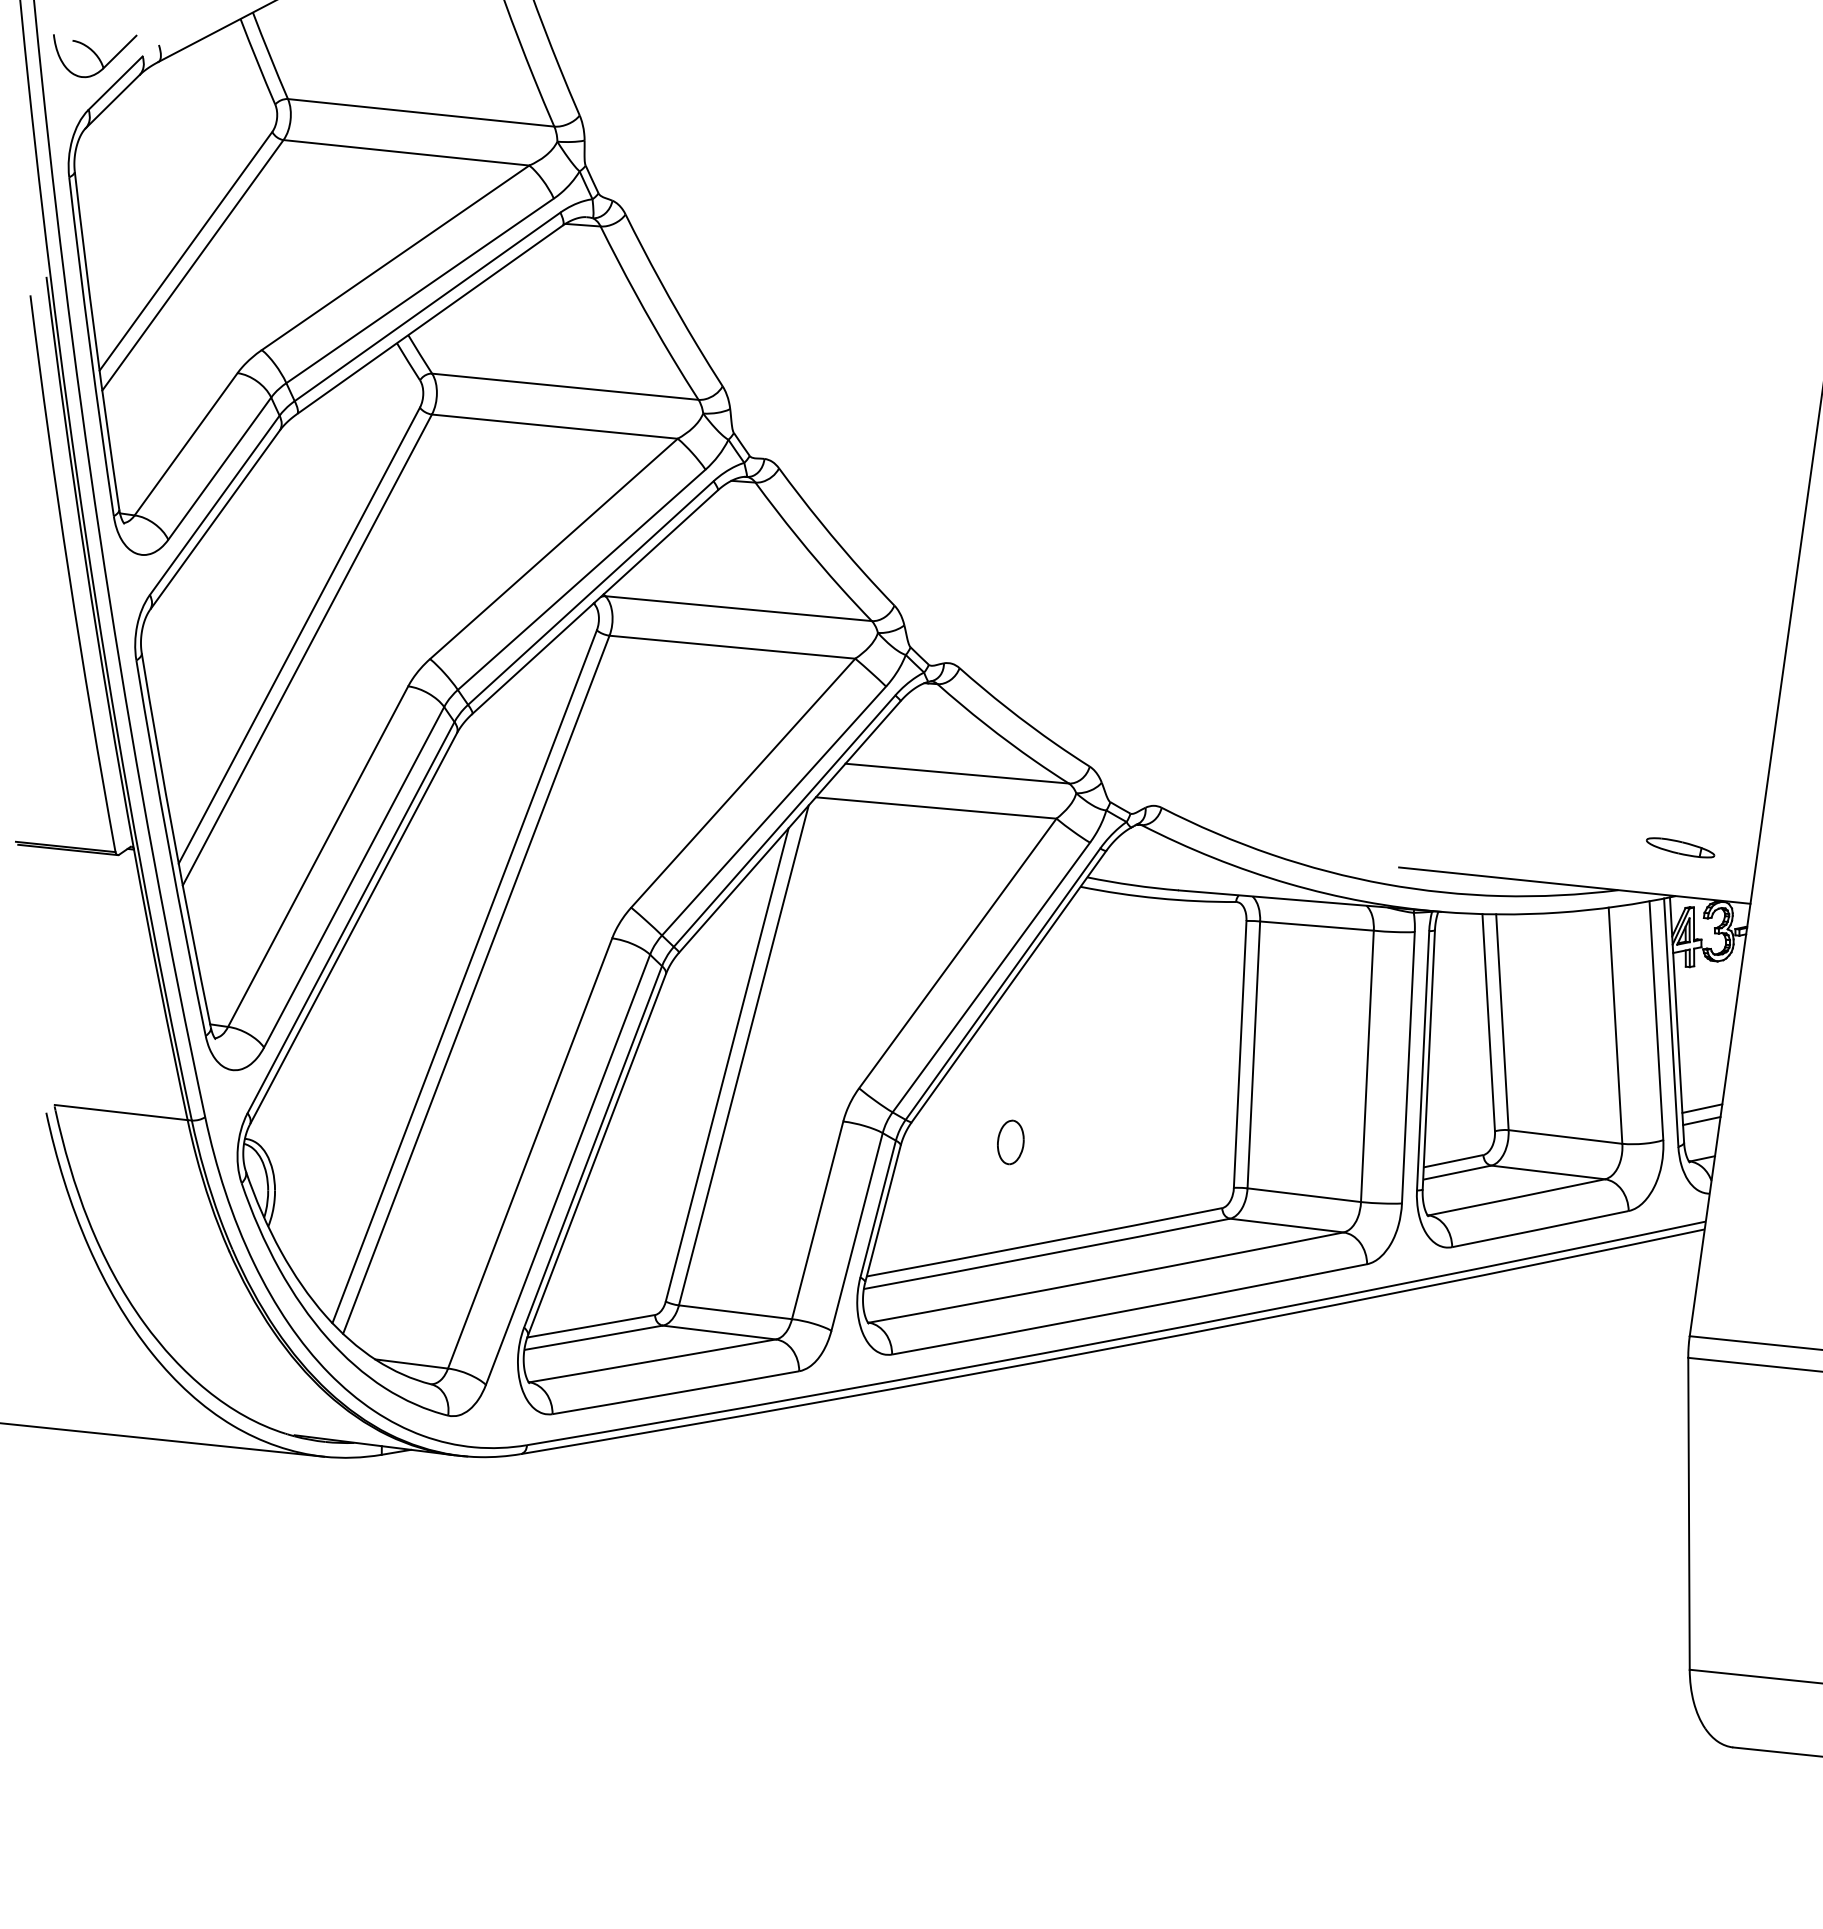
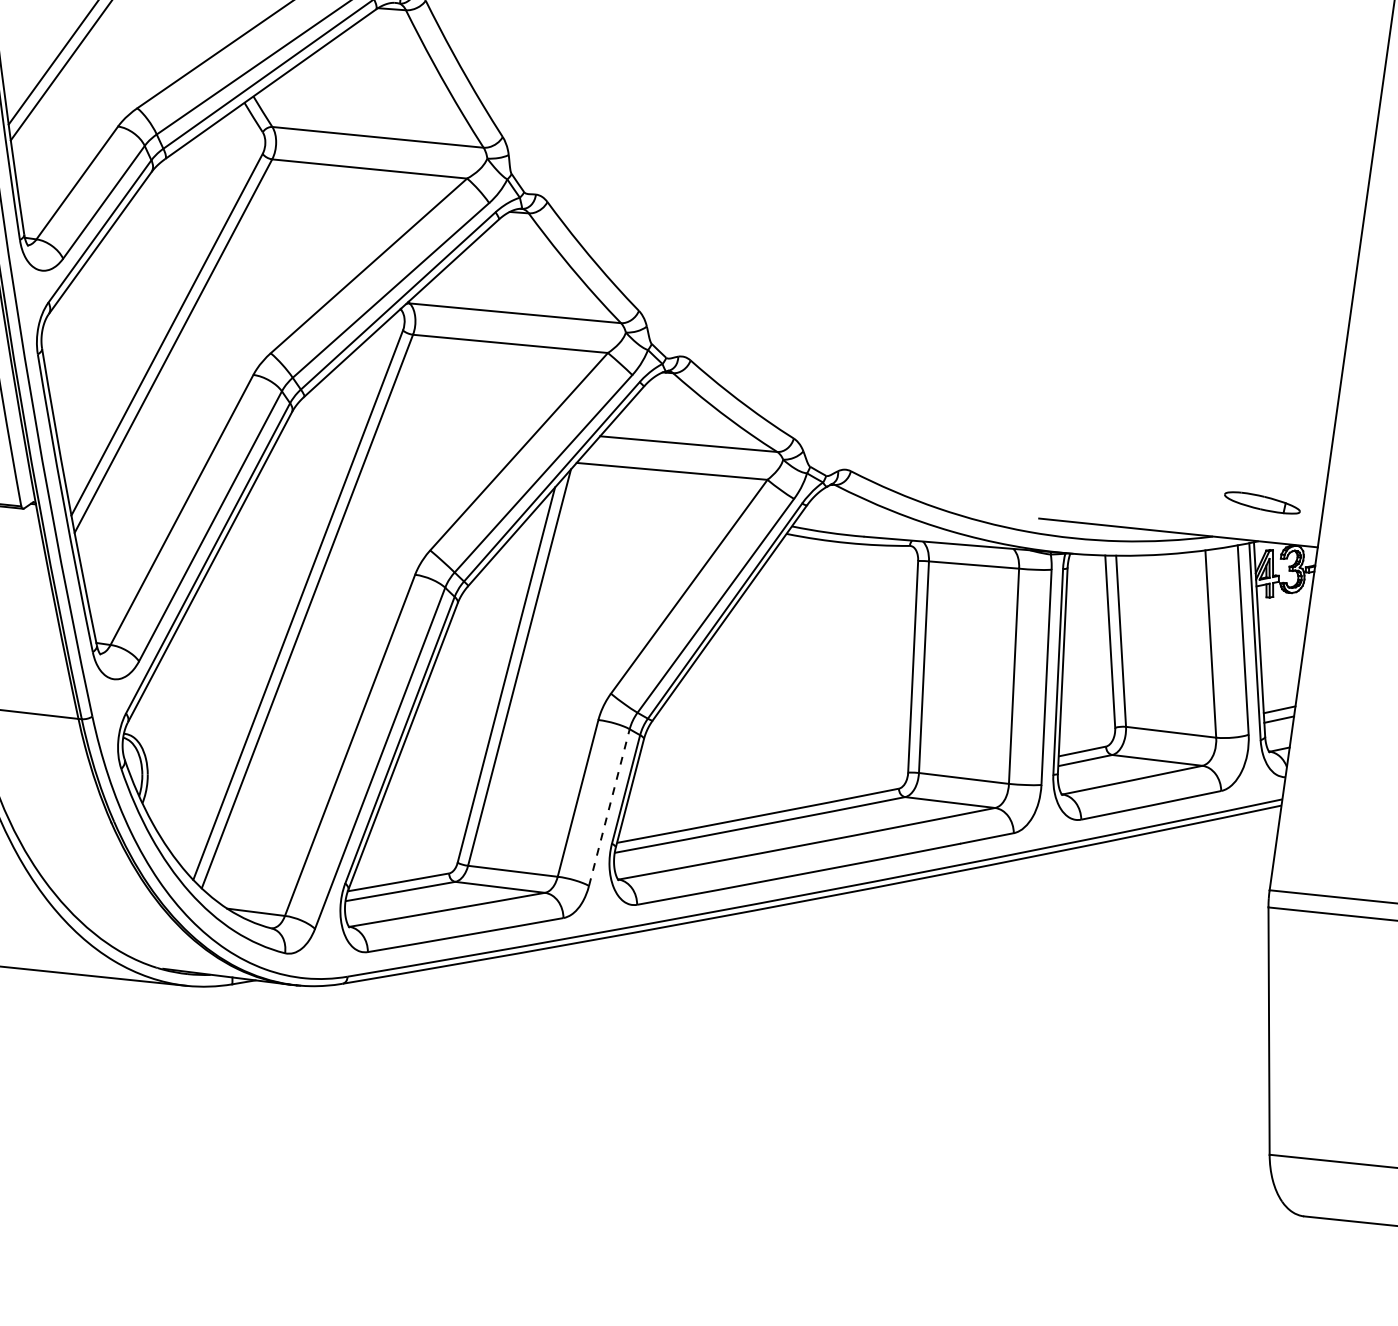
part: (1680, 847) -> (1262, 502), size x1.4
part: (1010, 1142) -> (731, 736), removed
line: (857, 1231) -> (609, 807), solid -> dashed

